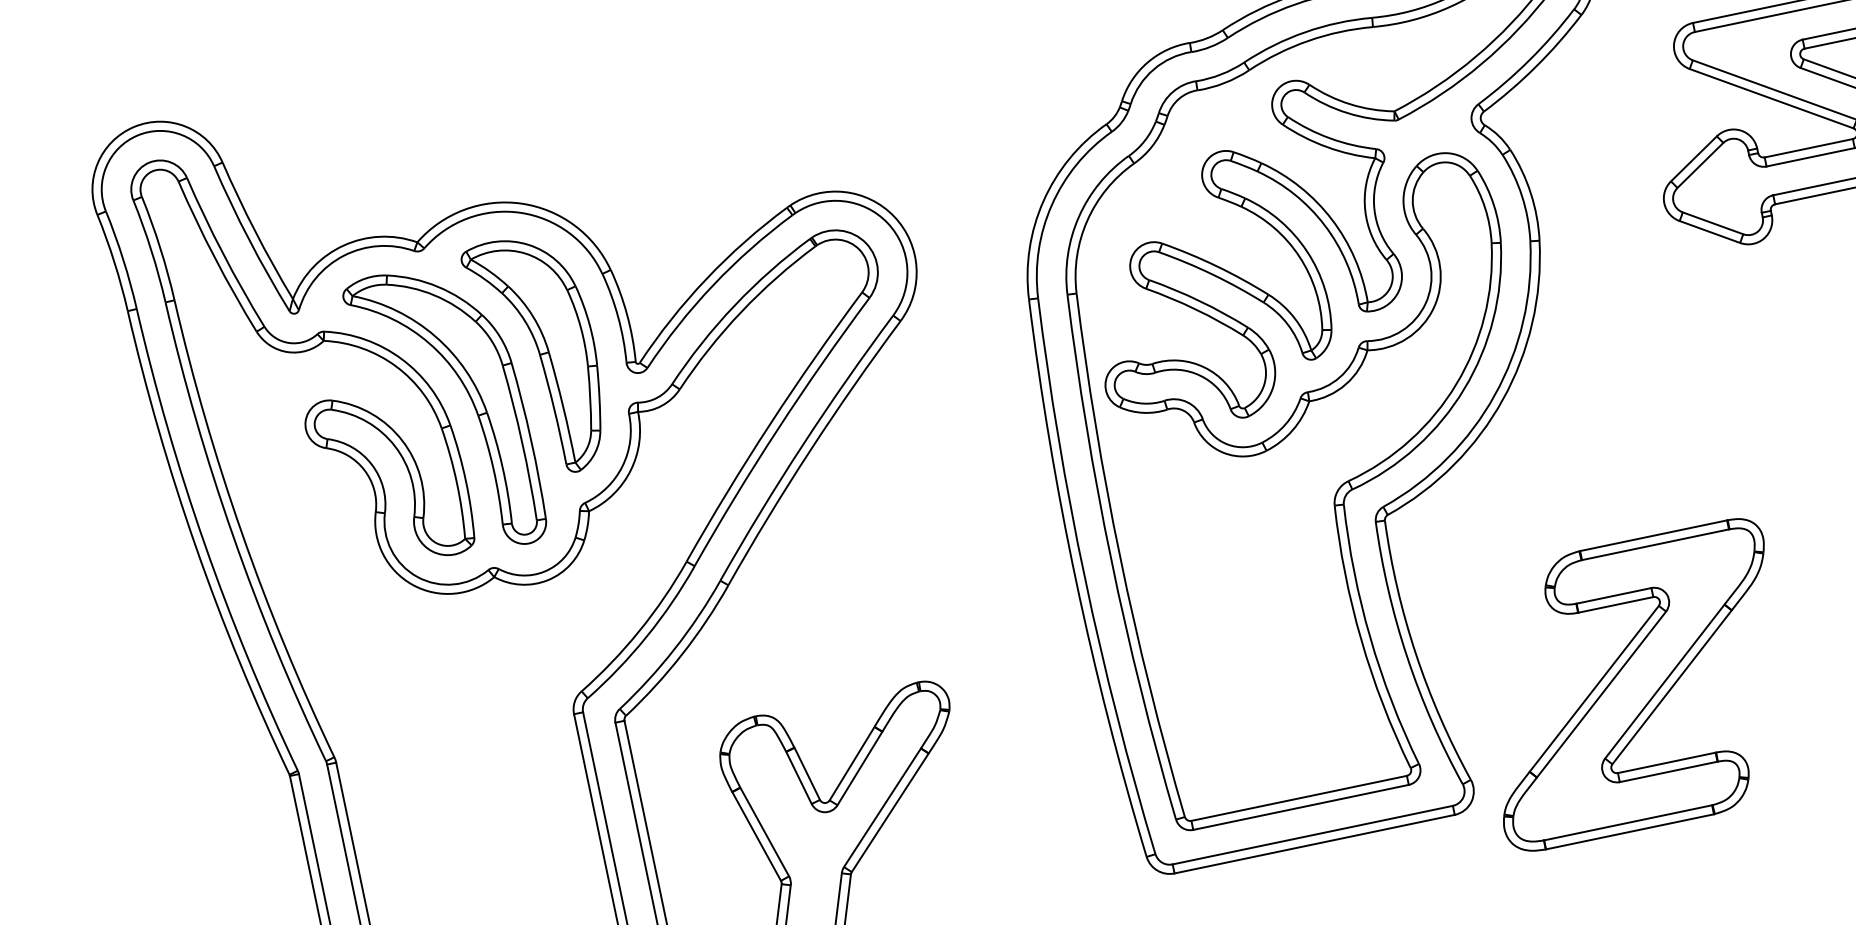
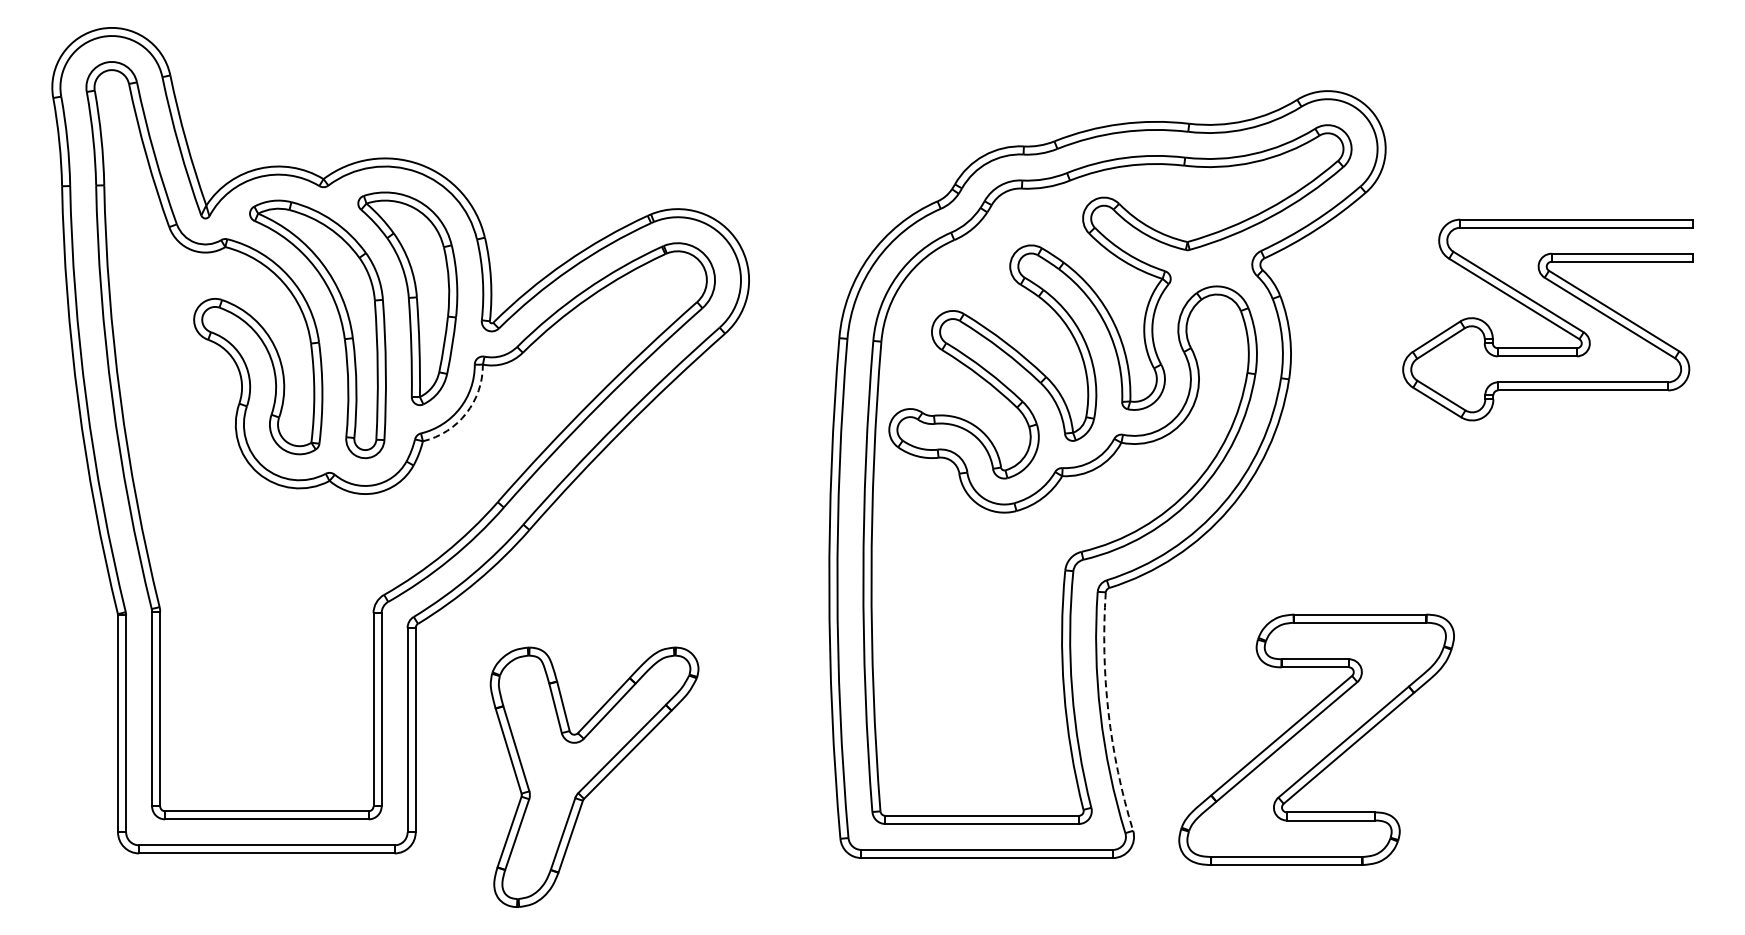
arc: (631, 470) -> (466, 413), solid -> dashed
arc: (1415, 653) -> (1108, 712), solid -> dashed
part: (1633, 684) -> (1316, 739), moved

